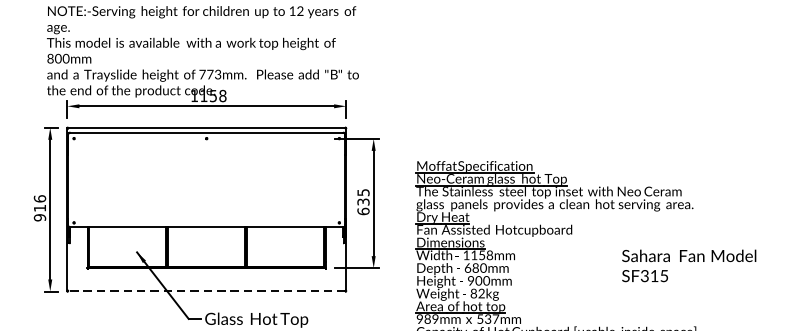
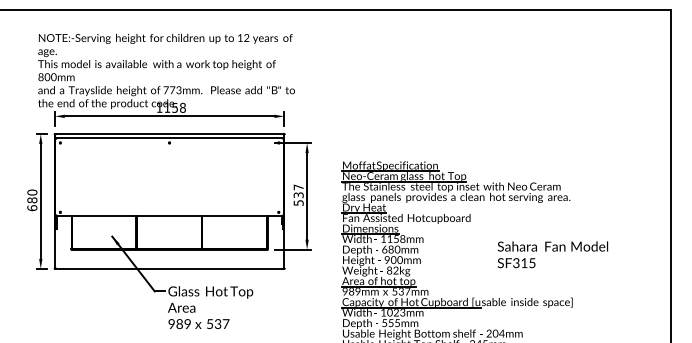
text: (363, 201) -> (298, 194), 635 -> 537
text: (40, 208) -> (32, 200), 916 -> 680
text: (688, 265) -> (552, 254), moved
line: (206, 291) -> (169, 268), dashed -> solid

